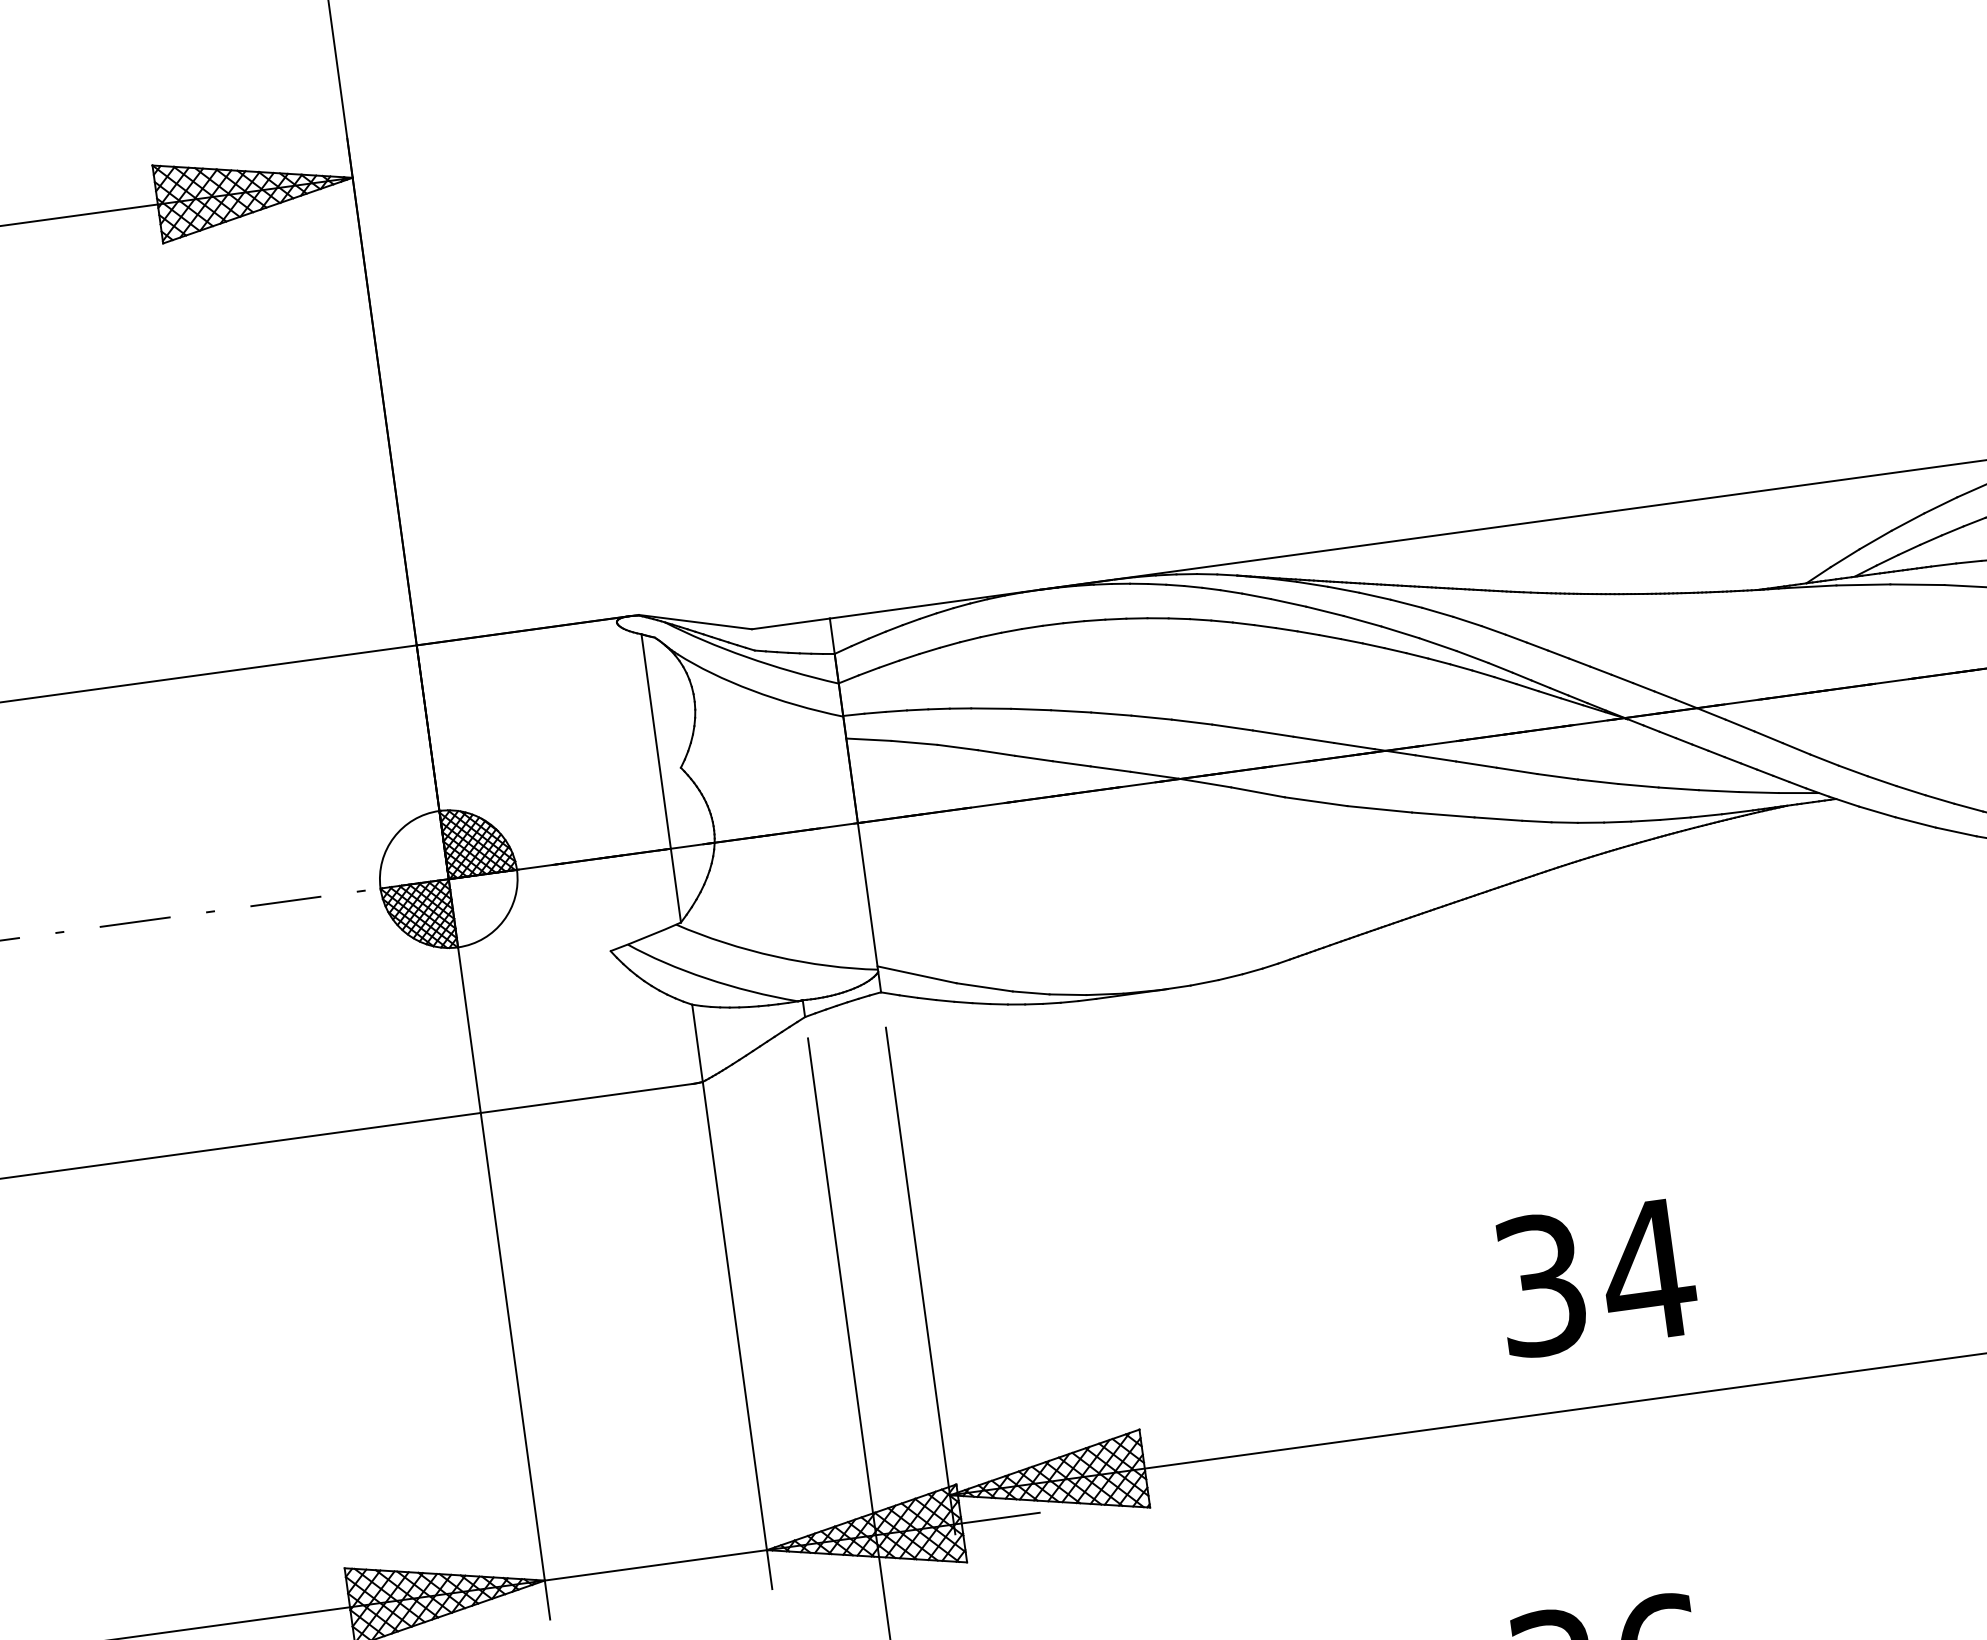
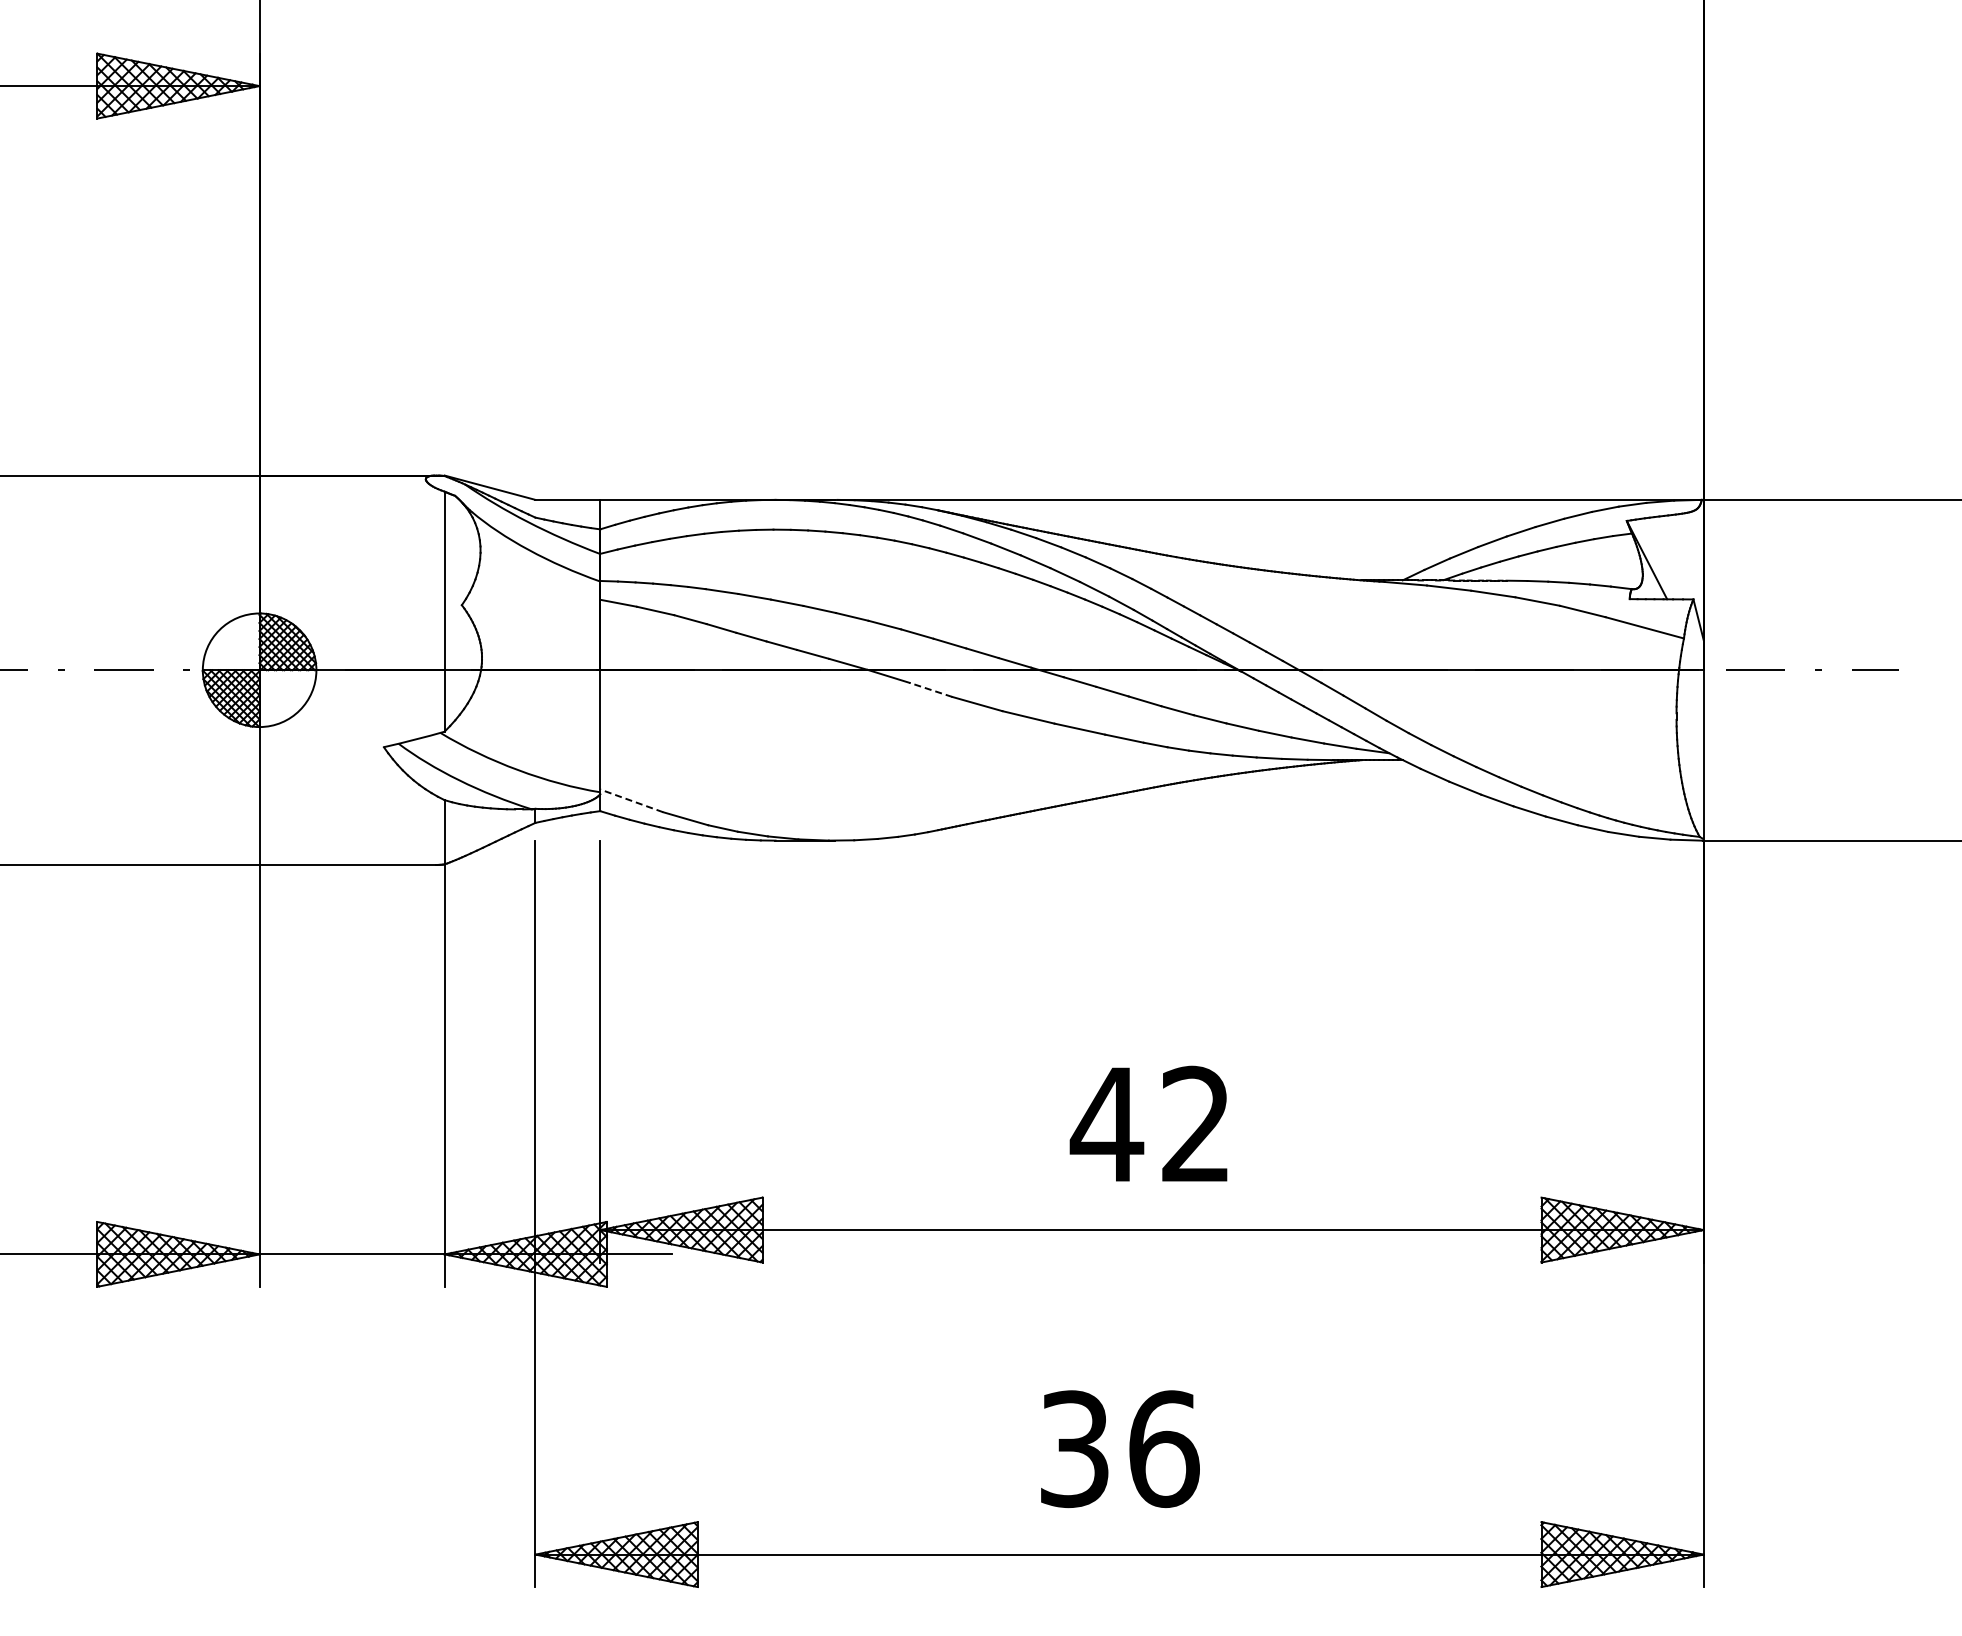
line: (1257, 791) -> (930, 689), solid -> dashed
line: (916, 974) -> (631, 800), solid -> dashed
text: (1594, 1277) -> (1151, 1124), 34 -> 42

